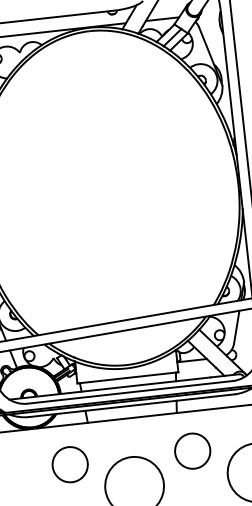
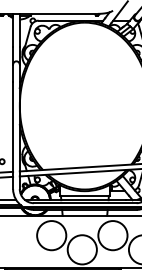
circle: (191, 450) -> (112, 235), size x1.67
circle: (69, 464) -> (51, 235), size x1.67

